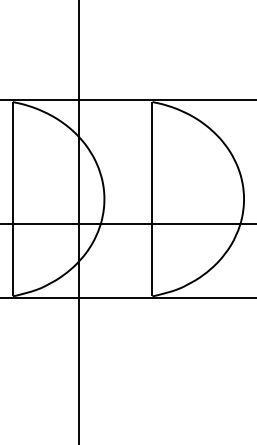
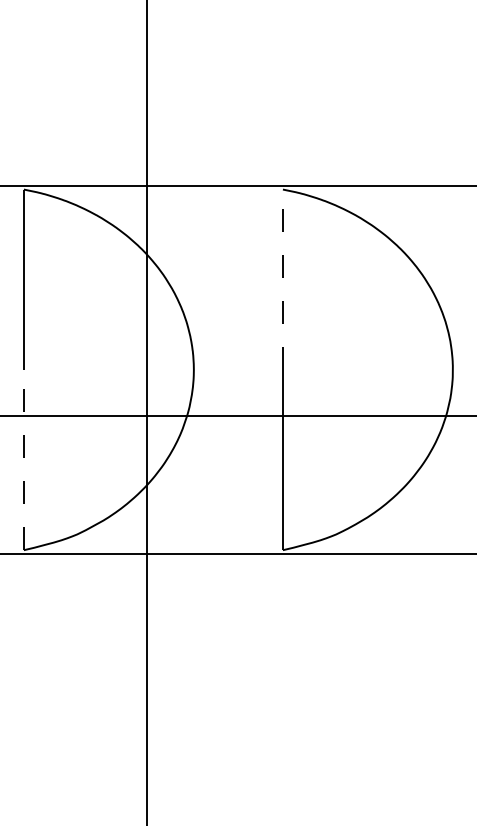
line: (152, 150) -> (283, 279), solid -> dashed
line: (12, 247) -> (23, 459), solid -> dashed

